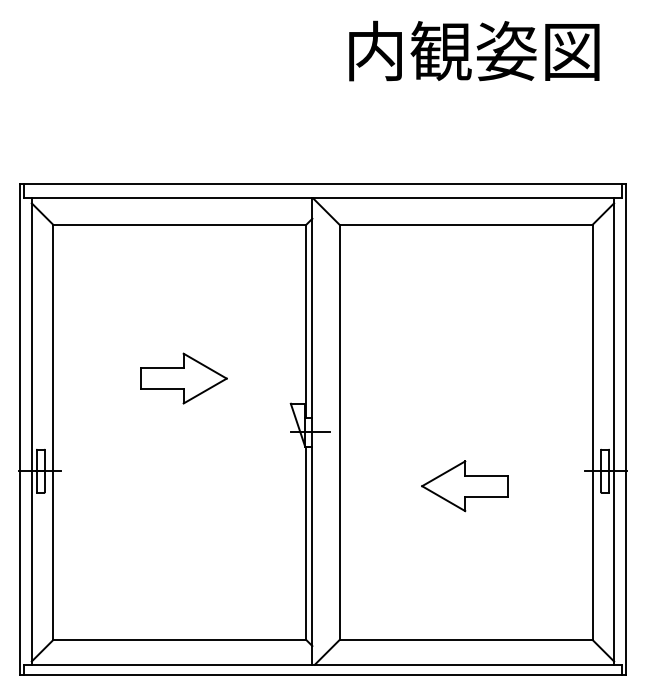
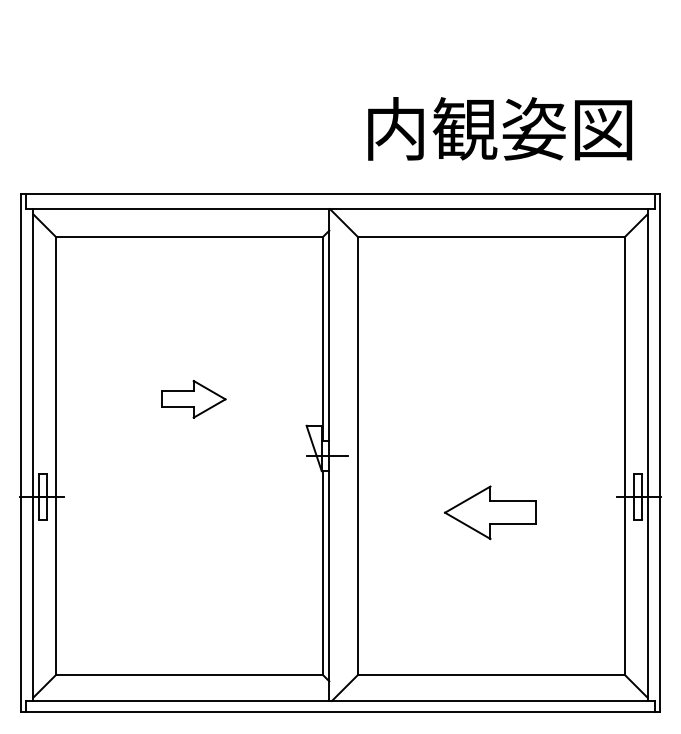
text: (473, 50) -> (499, 128), moved
part: (183, 378) -> (193, 399), size x0.7

